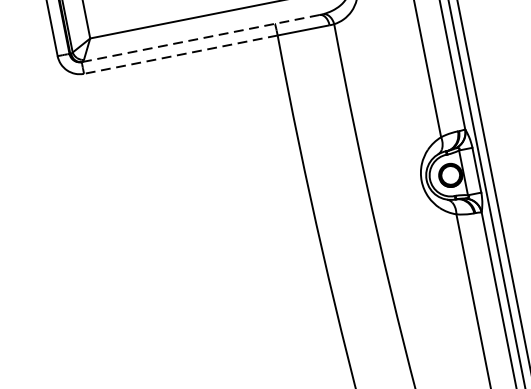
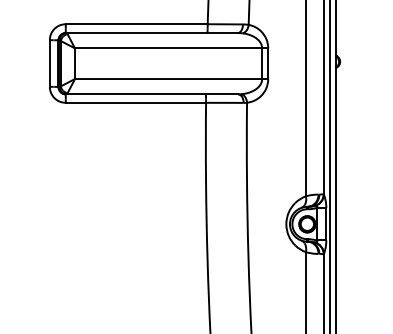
line: (200, 38) -> (151, 94), dashed -> solid
line: (180, 54) -> (135, 102), dashed -> solid

